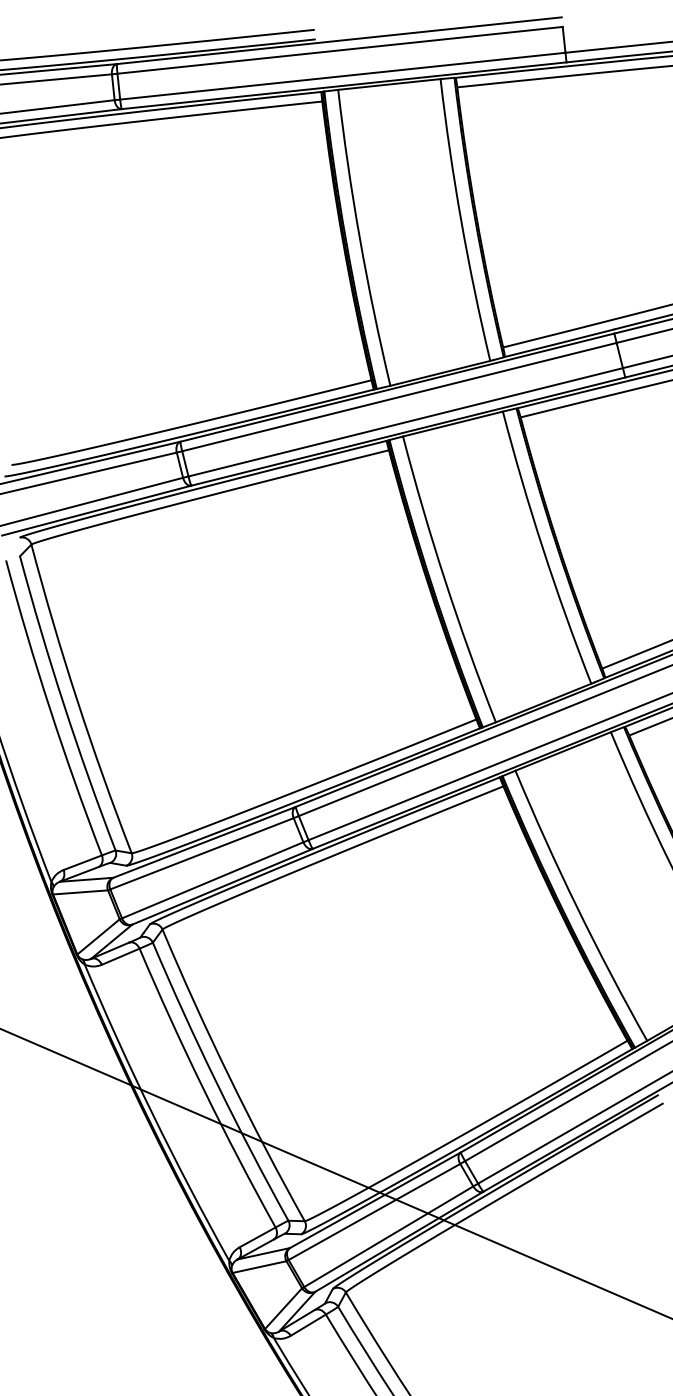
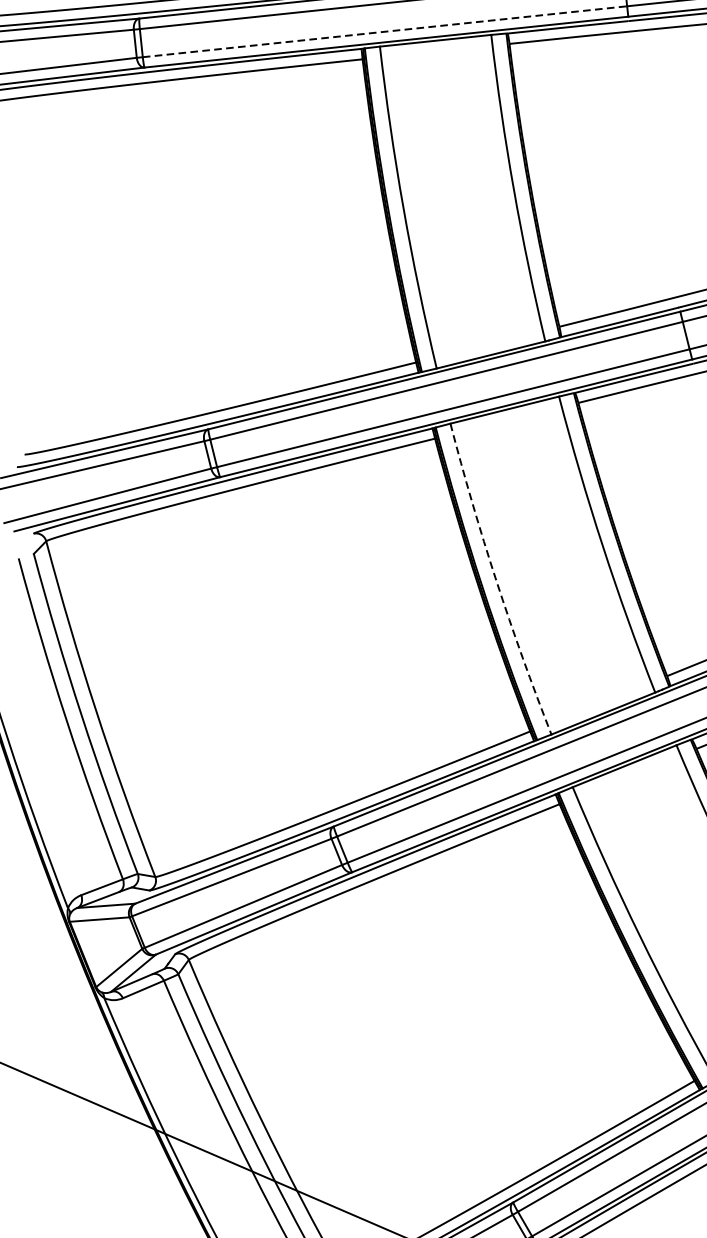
line: (342, 76) -> (384, 32), solid -> dashed
arc: (445, 580) -> (496, 580), solid -> dashed

